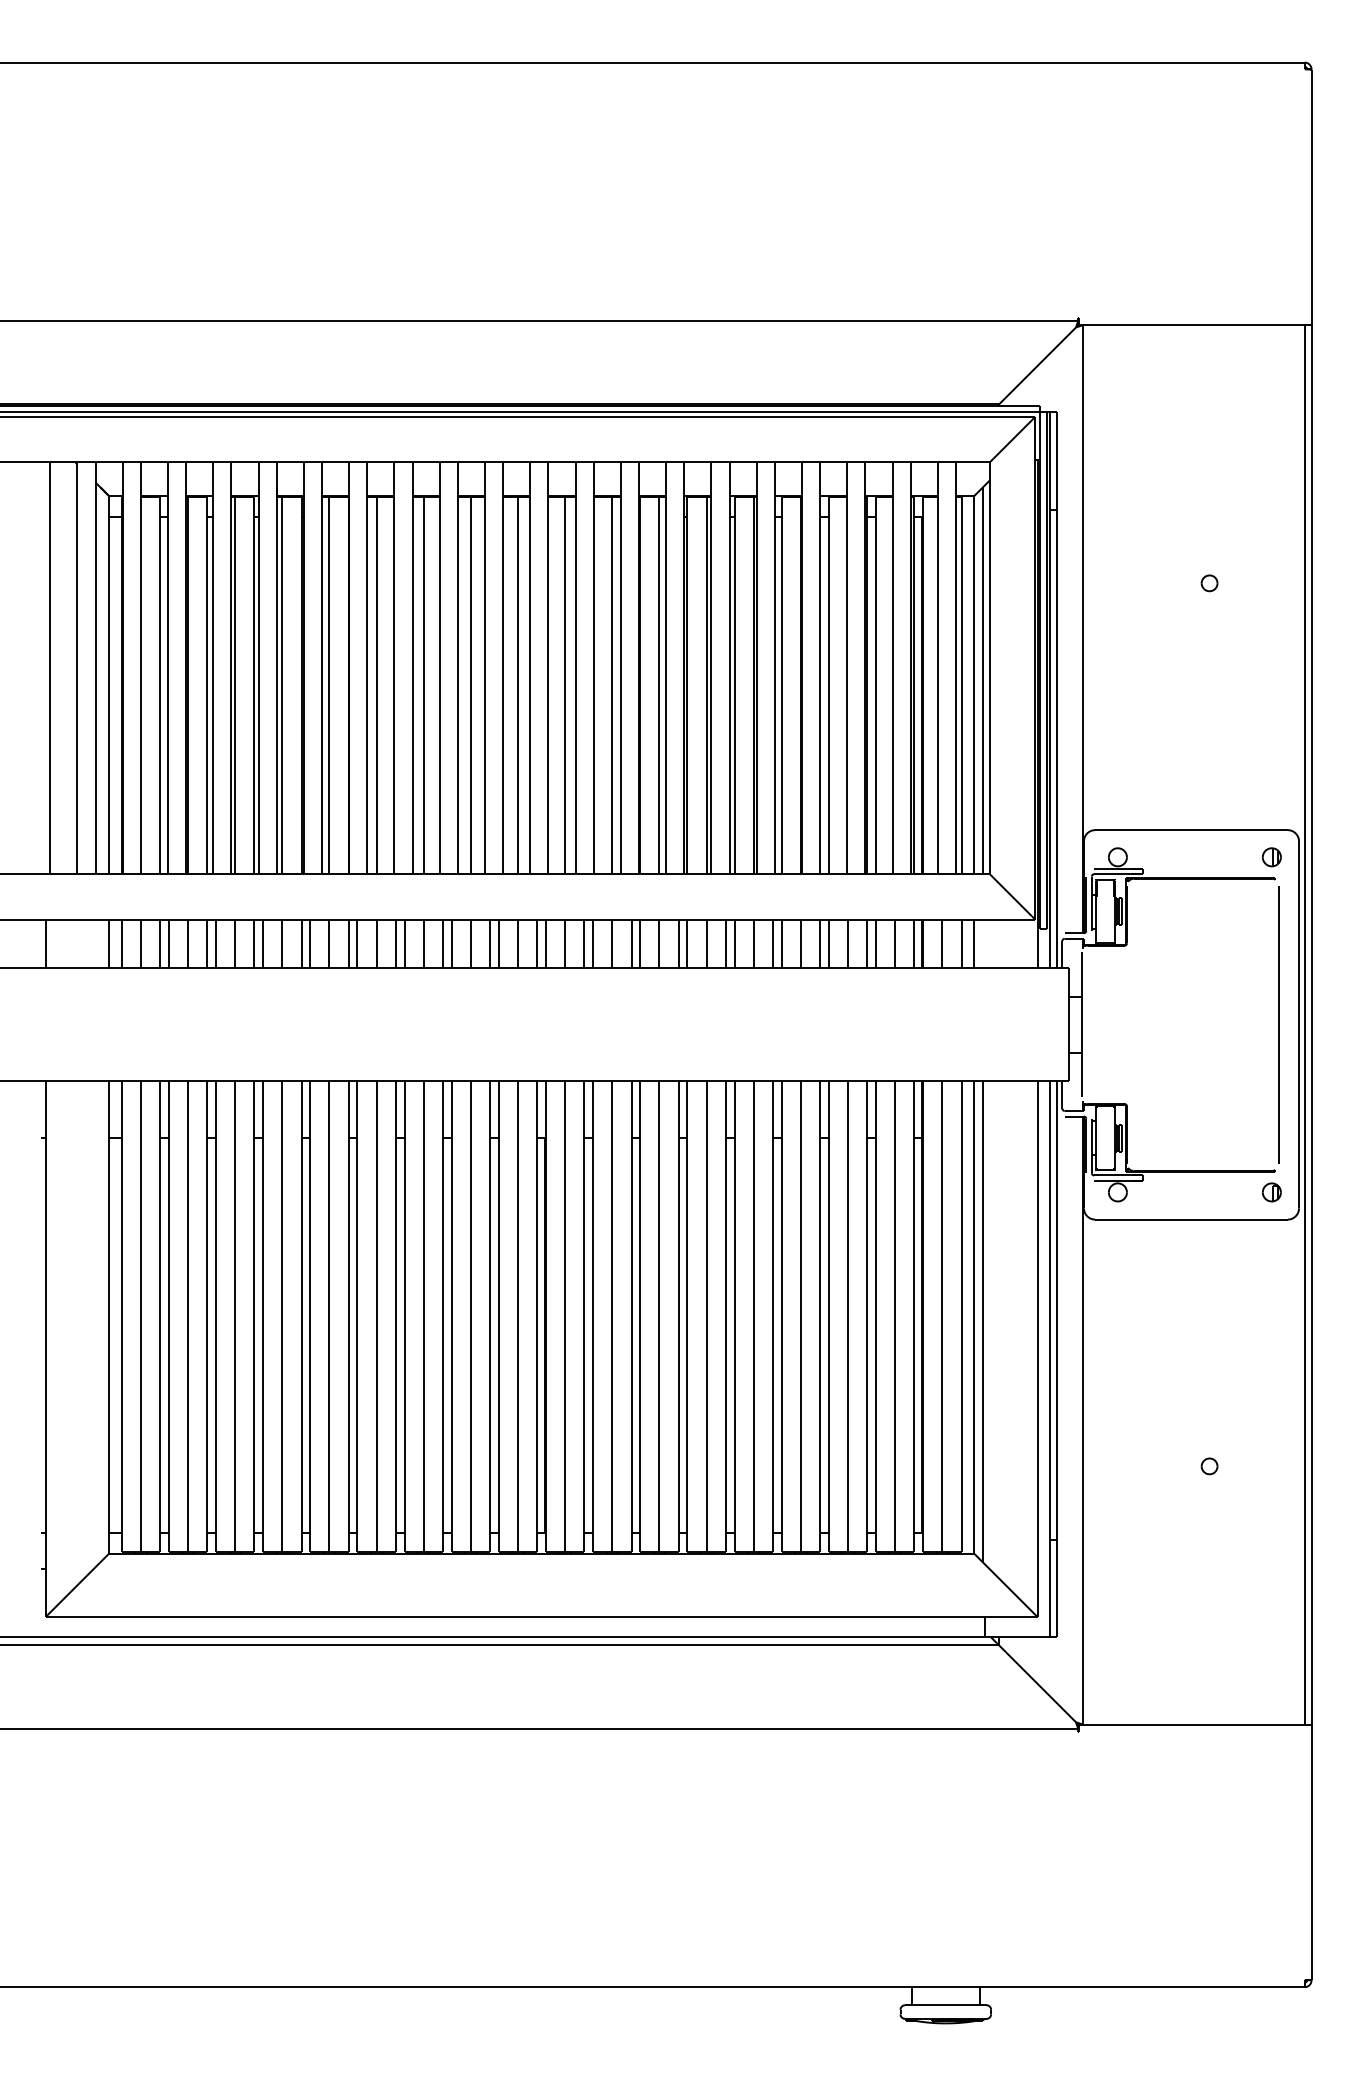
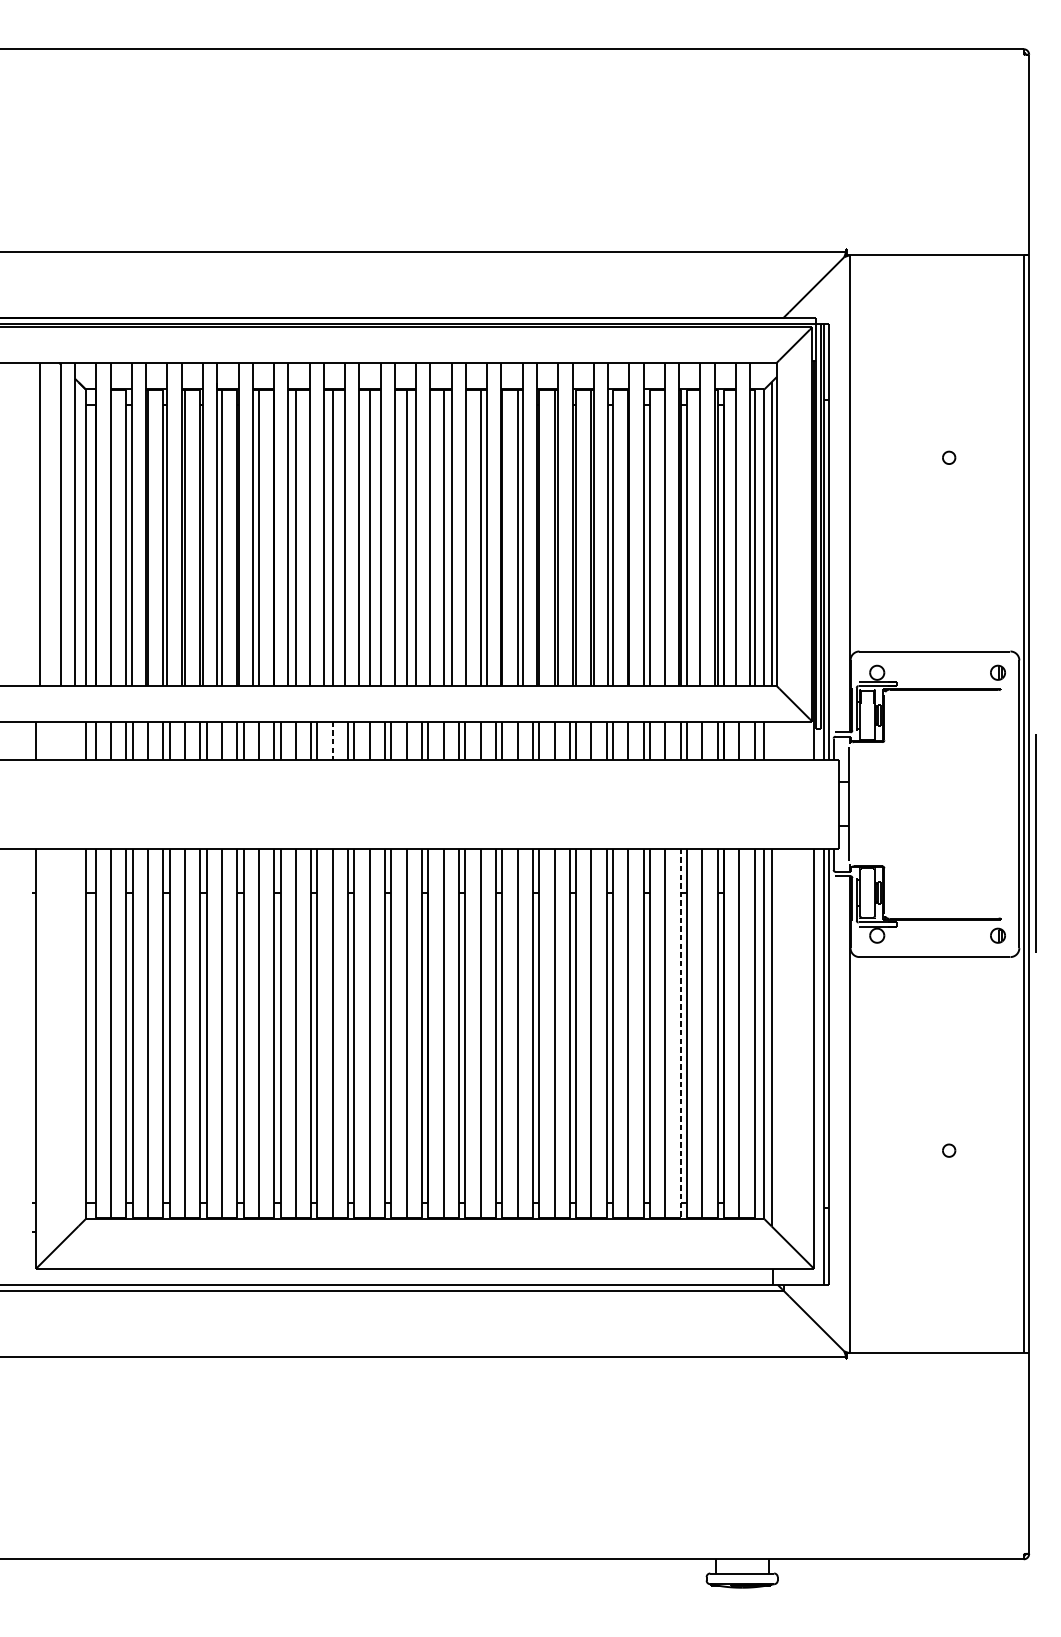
line: (423, 944) -> (332, 741), solid -> dashed
line: (1278, 1024) -> (1035, 843), moved
line: (867, 1317) -> (680, 1033), solid -> dashed

